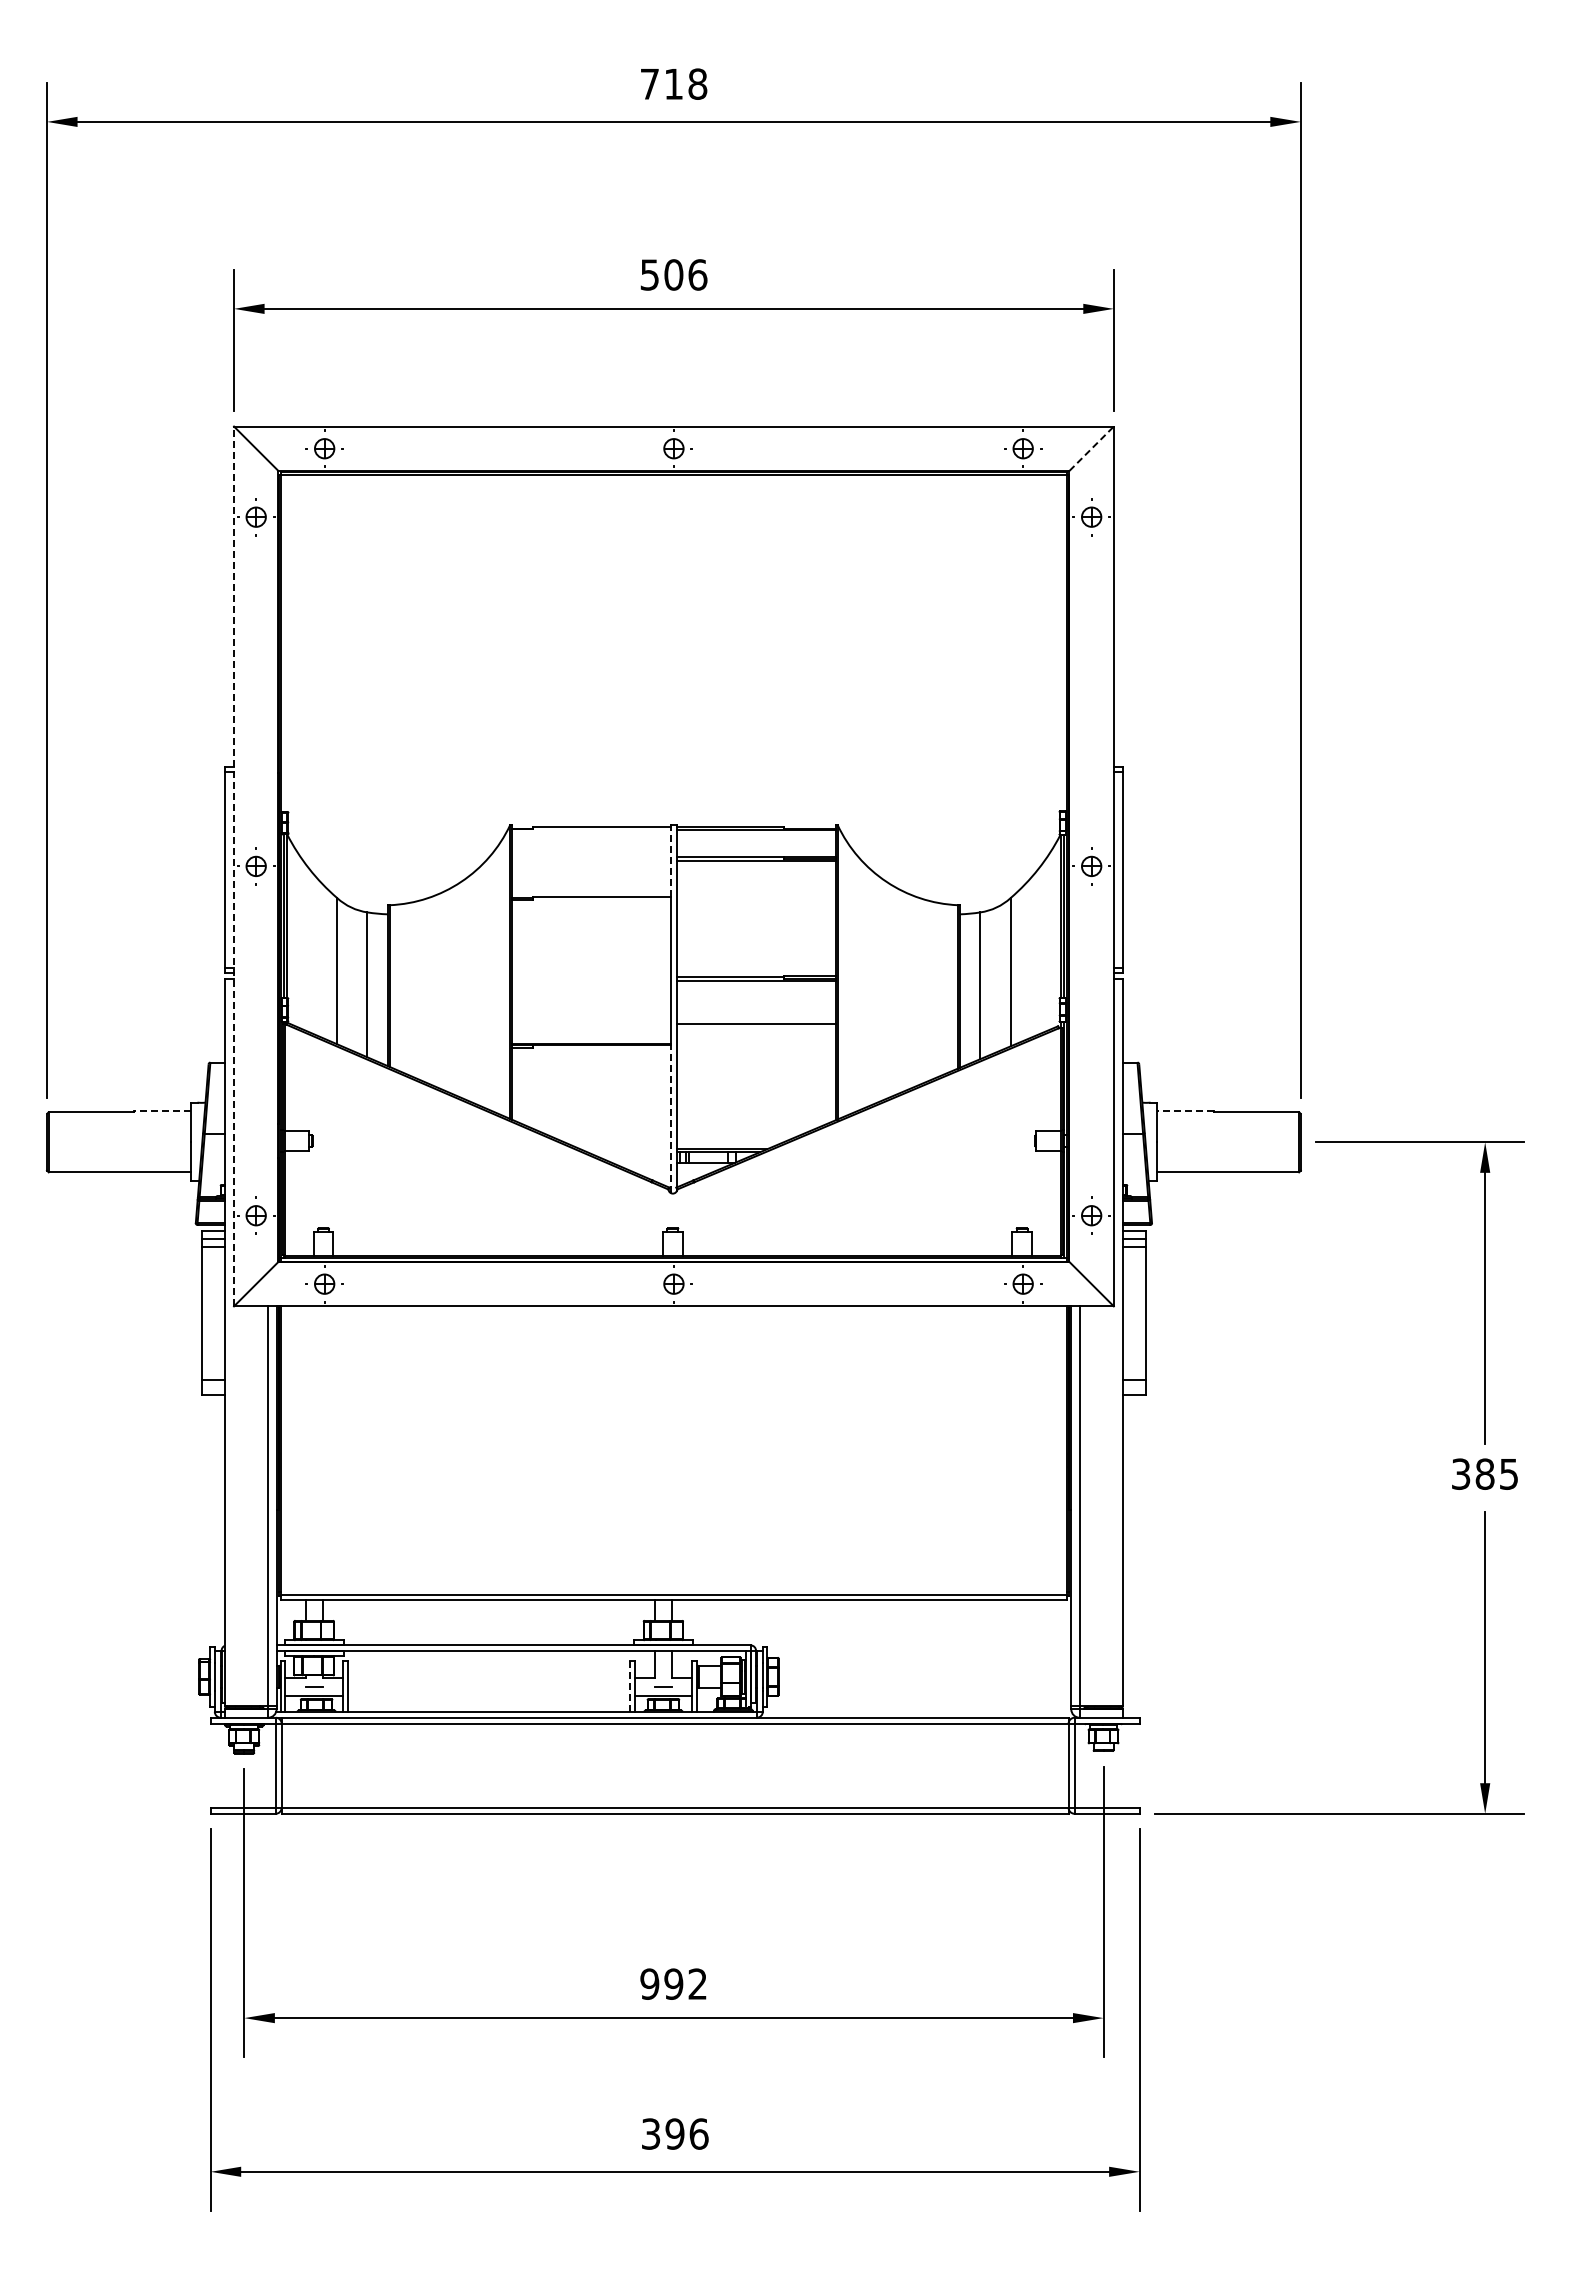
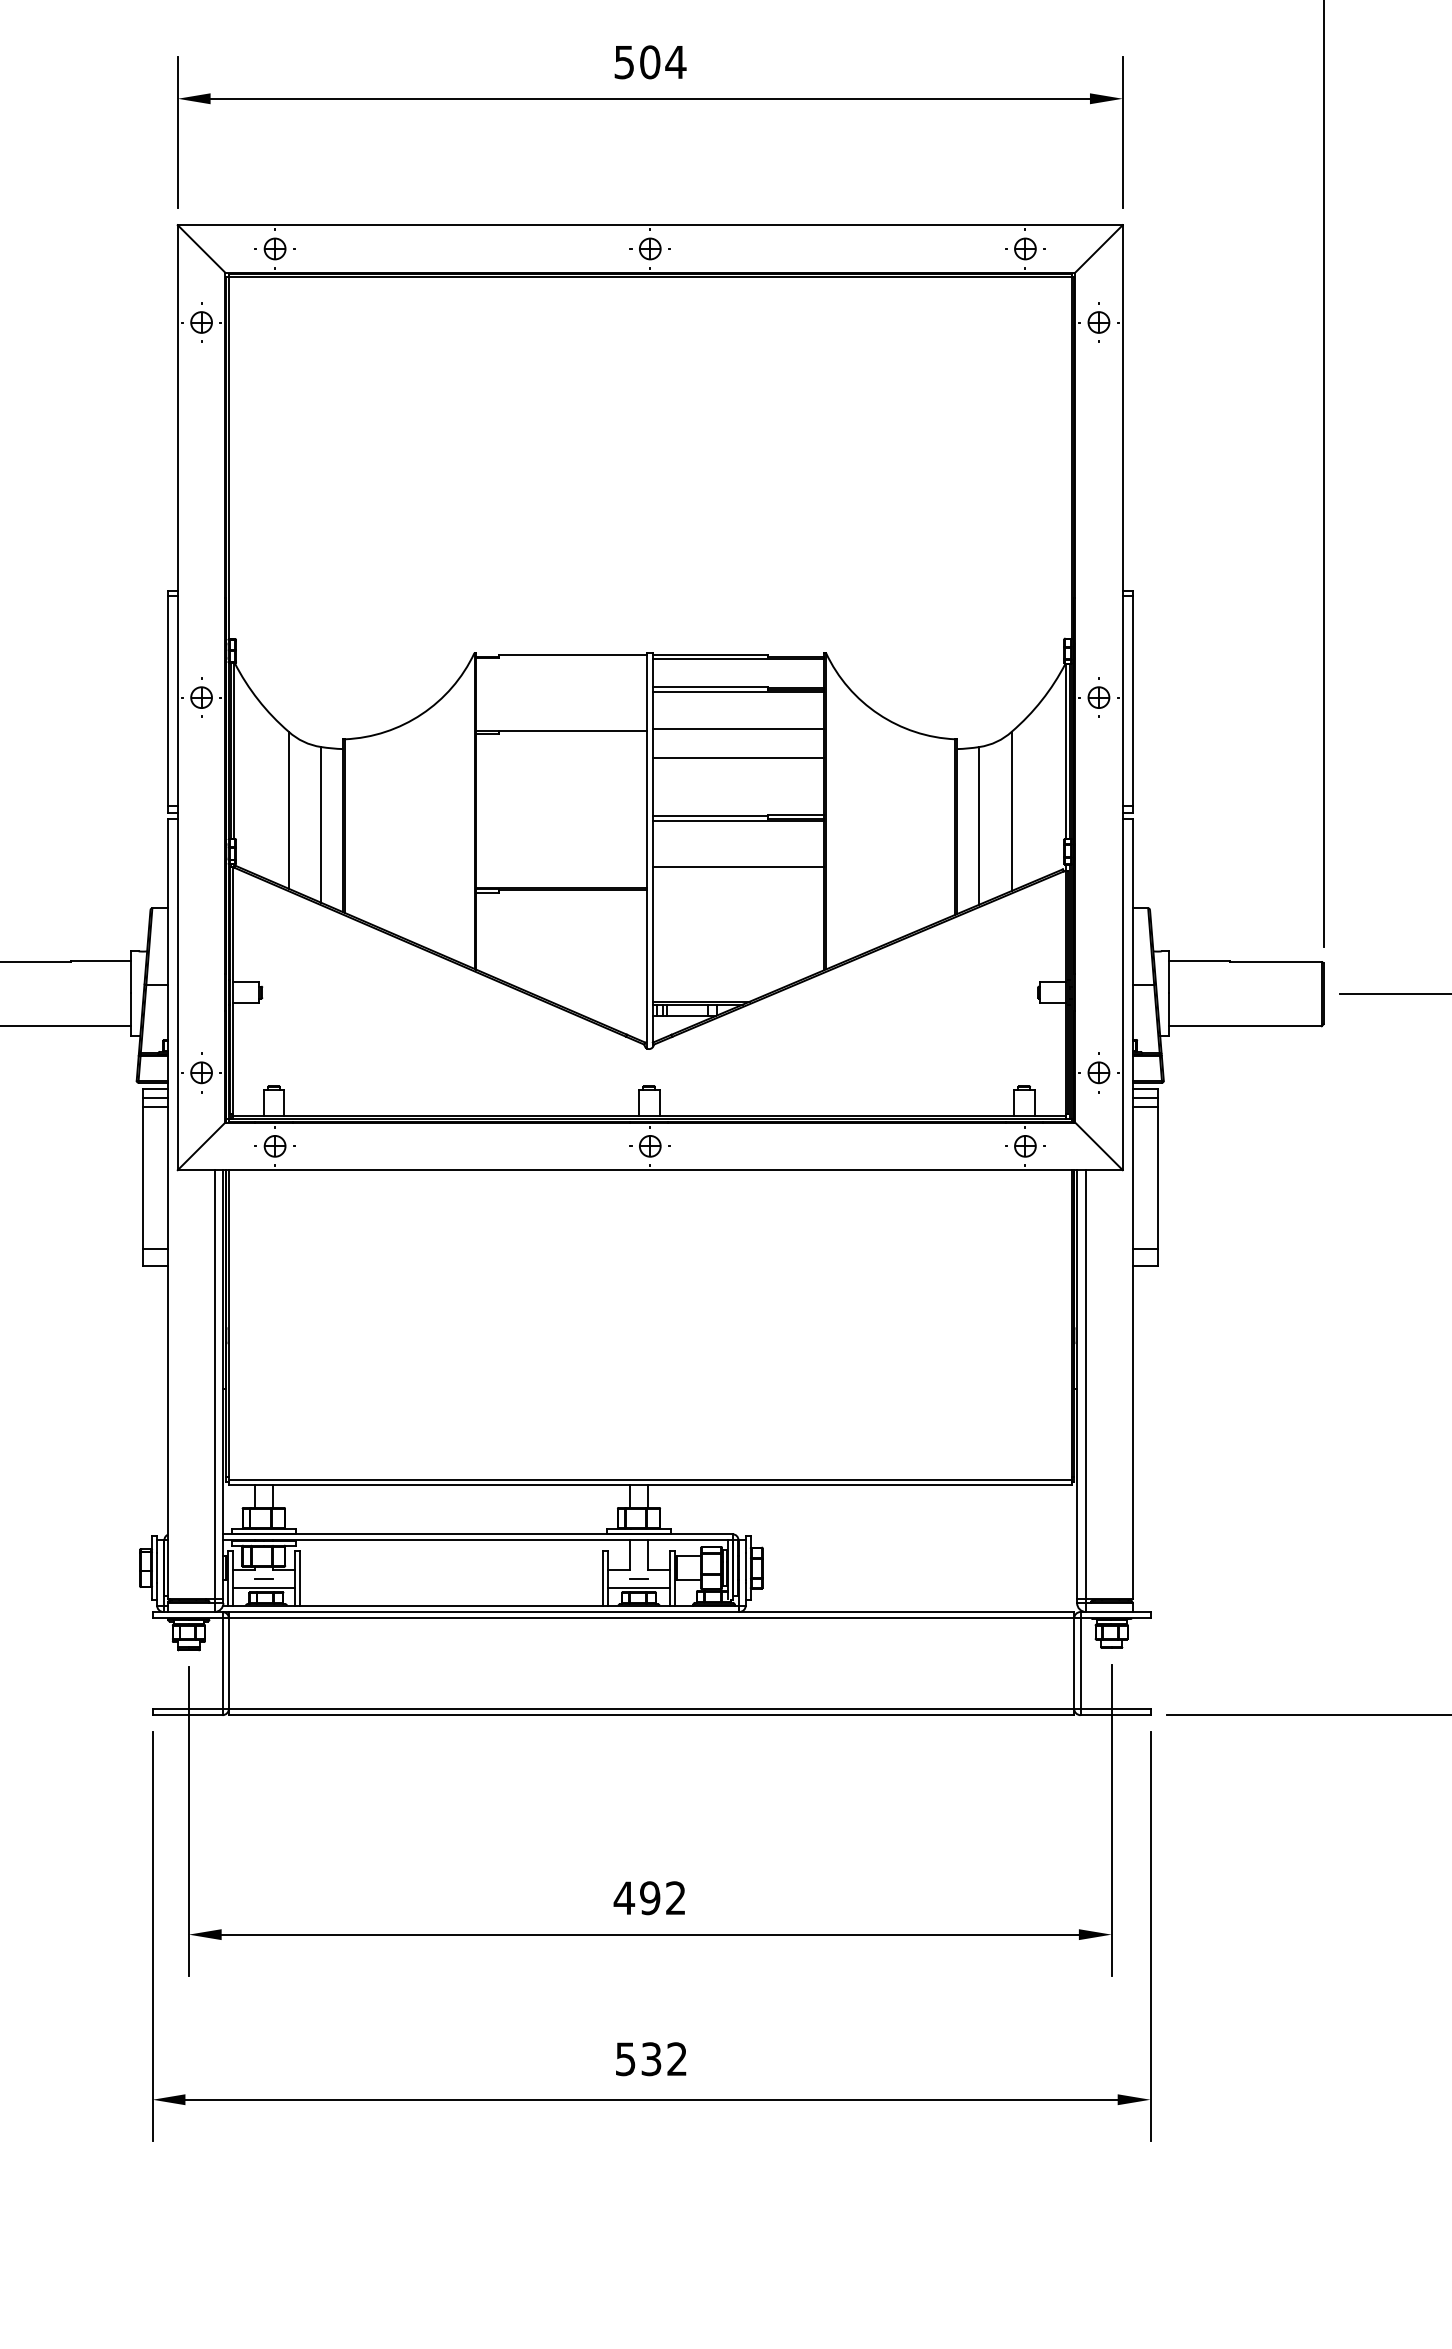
text: (697, 274) -> (675, 61), 506 -> 504
line: (1092, 448) -> (1099, 248), dashed -> solid
line: (670, 861) -> (646, 692), dashed -> solid
line: (234, 866) -> (178, 697), dashed -> solid
line: (755, 895) -> (737, 728), added
line: (755, 922) -> (737, 757), added
line: (161, 1111) -> (99, 960), dashed -> solid
line: (1184, 1111) -> (1198, 960), dashed -> solid
line: (670, 1119) -> (646, 969), dashed -> solid
line: (629, 1686) -> (602, 1578), dashed -> solid
text: (649, 1983) -> (624, 1897), 992 -> 492
text: (675, 2133) -> (651, 2058), 396 -> 532

